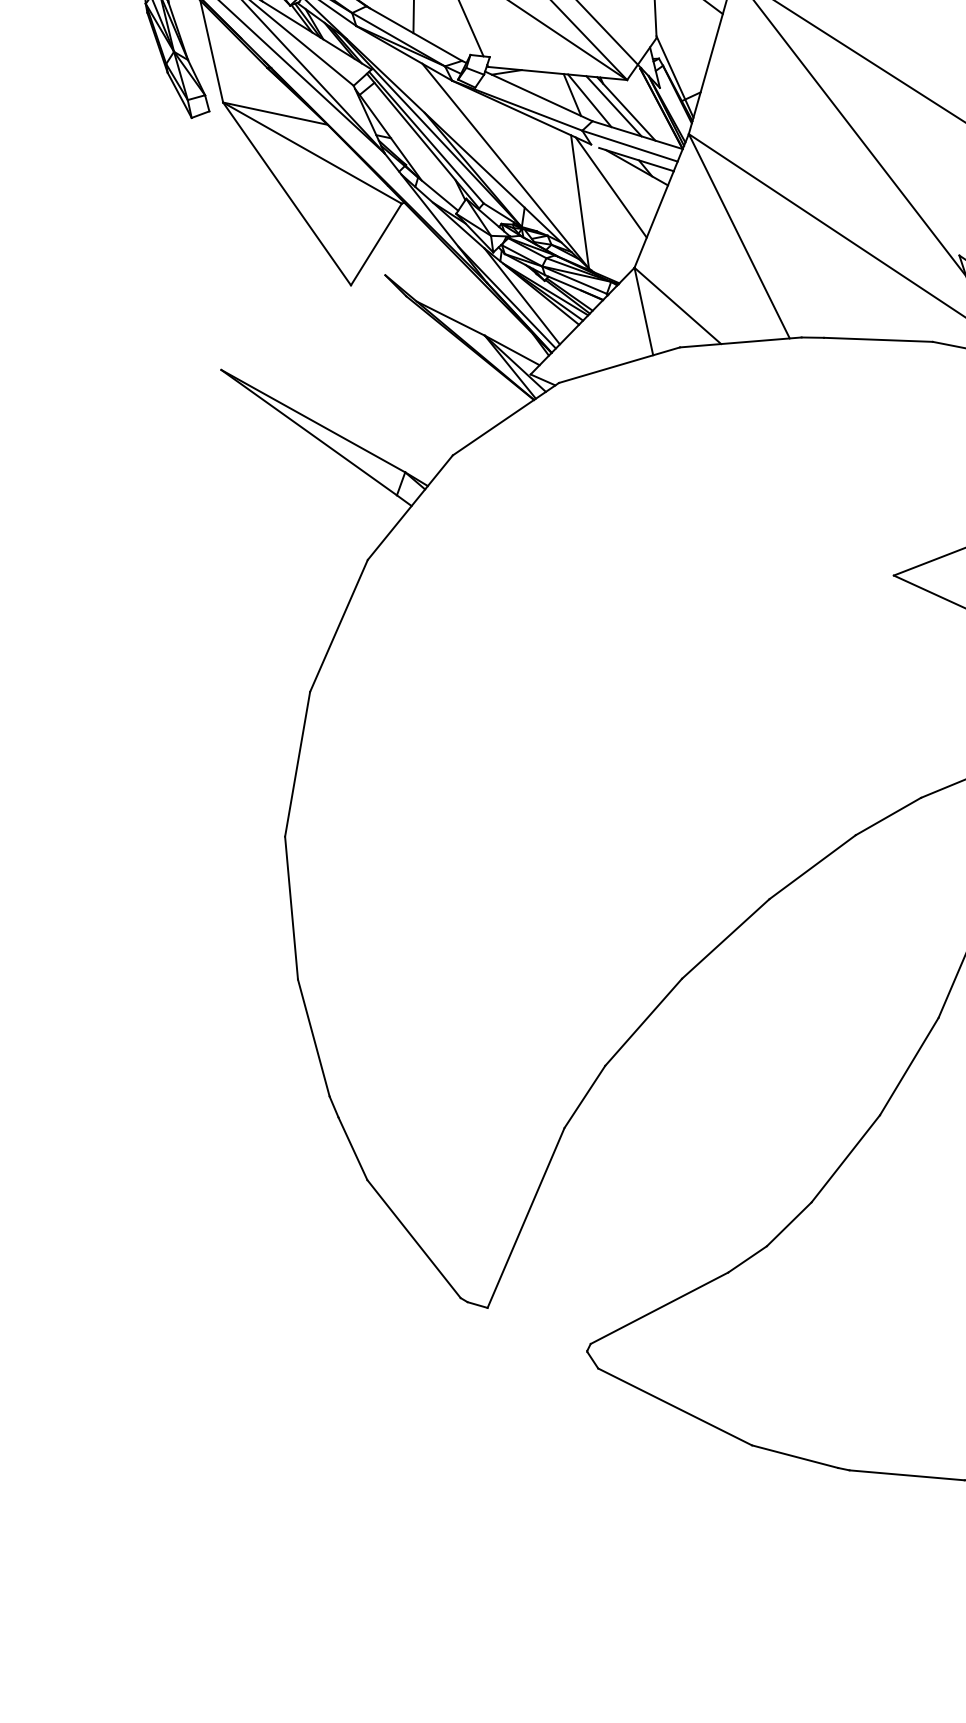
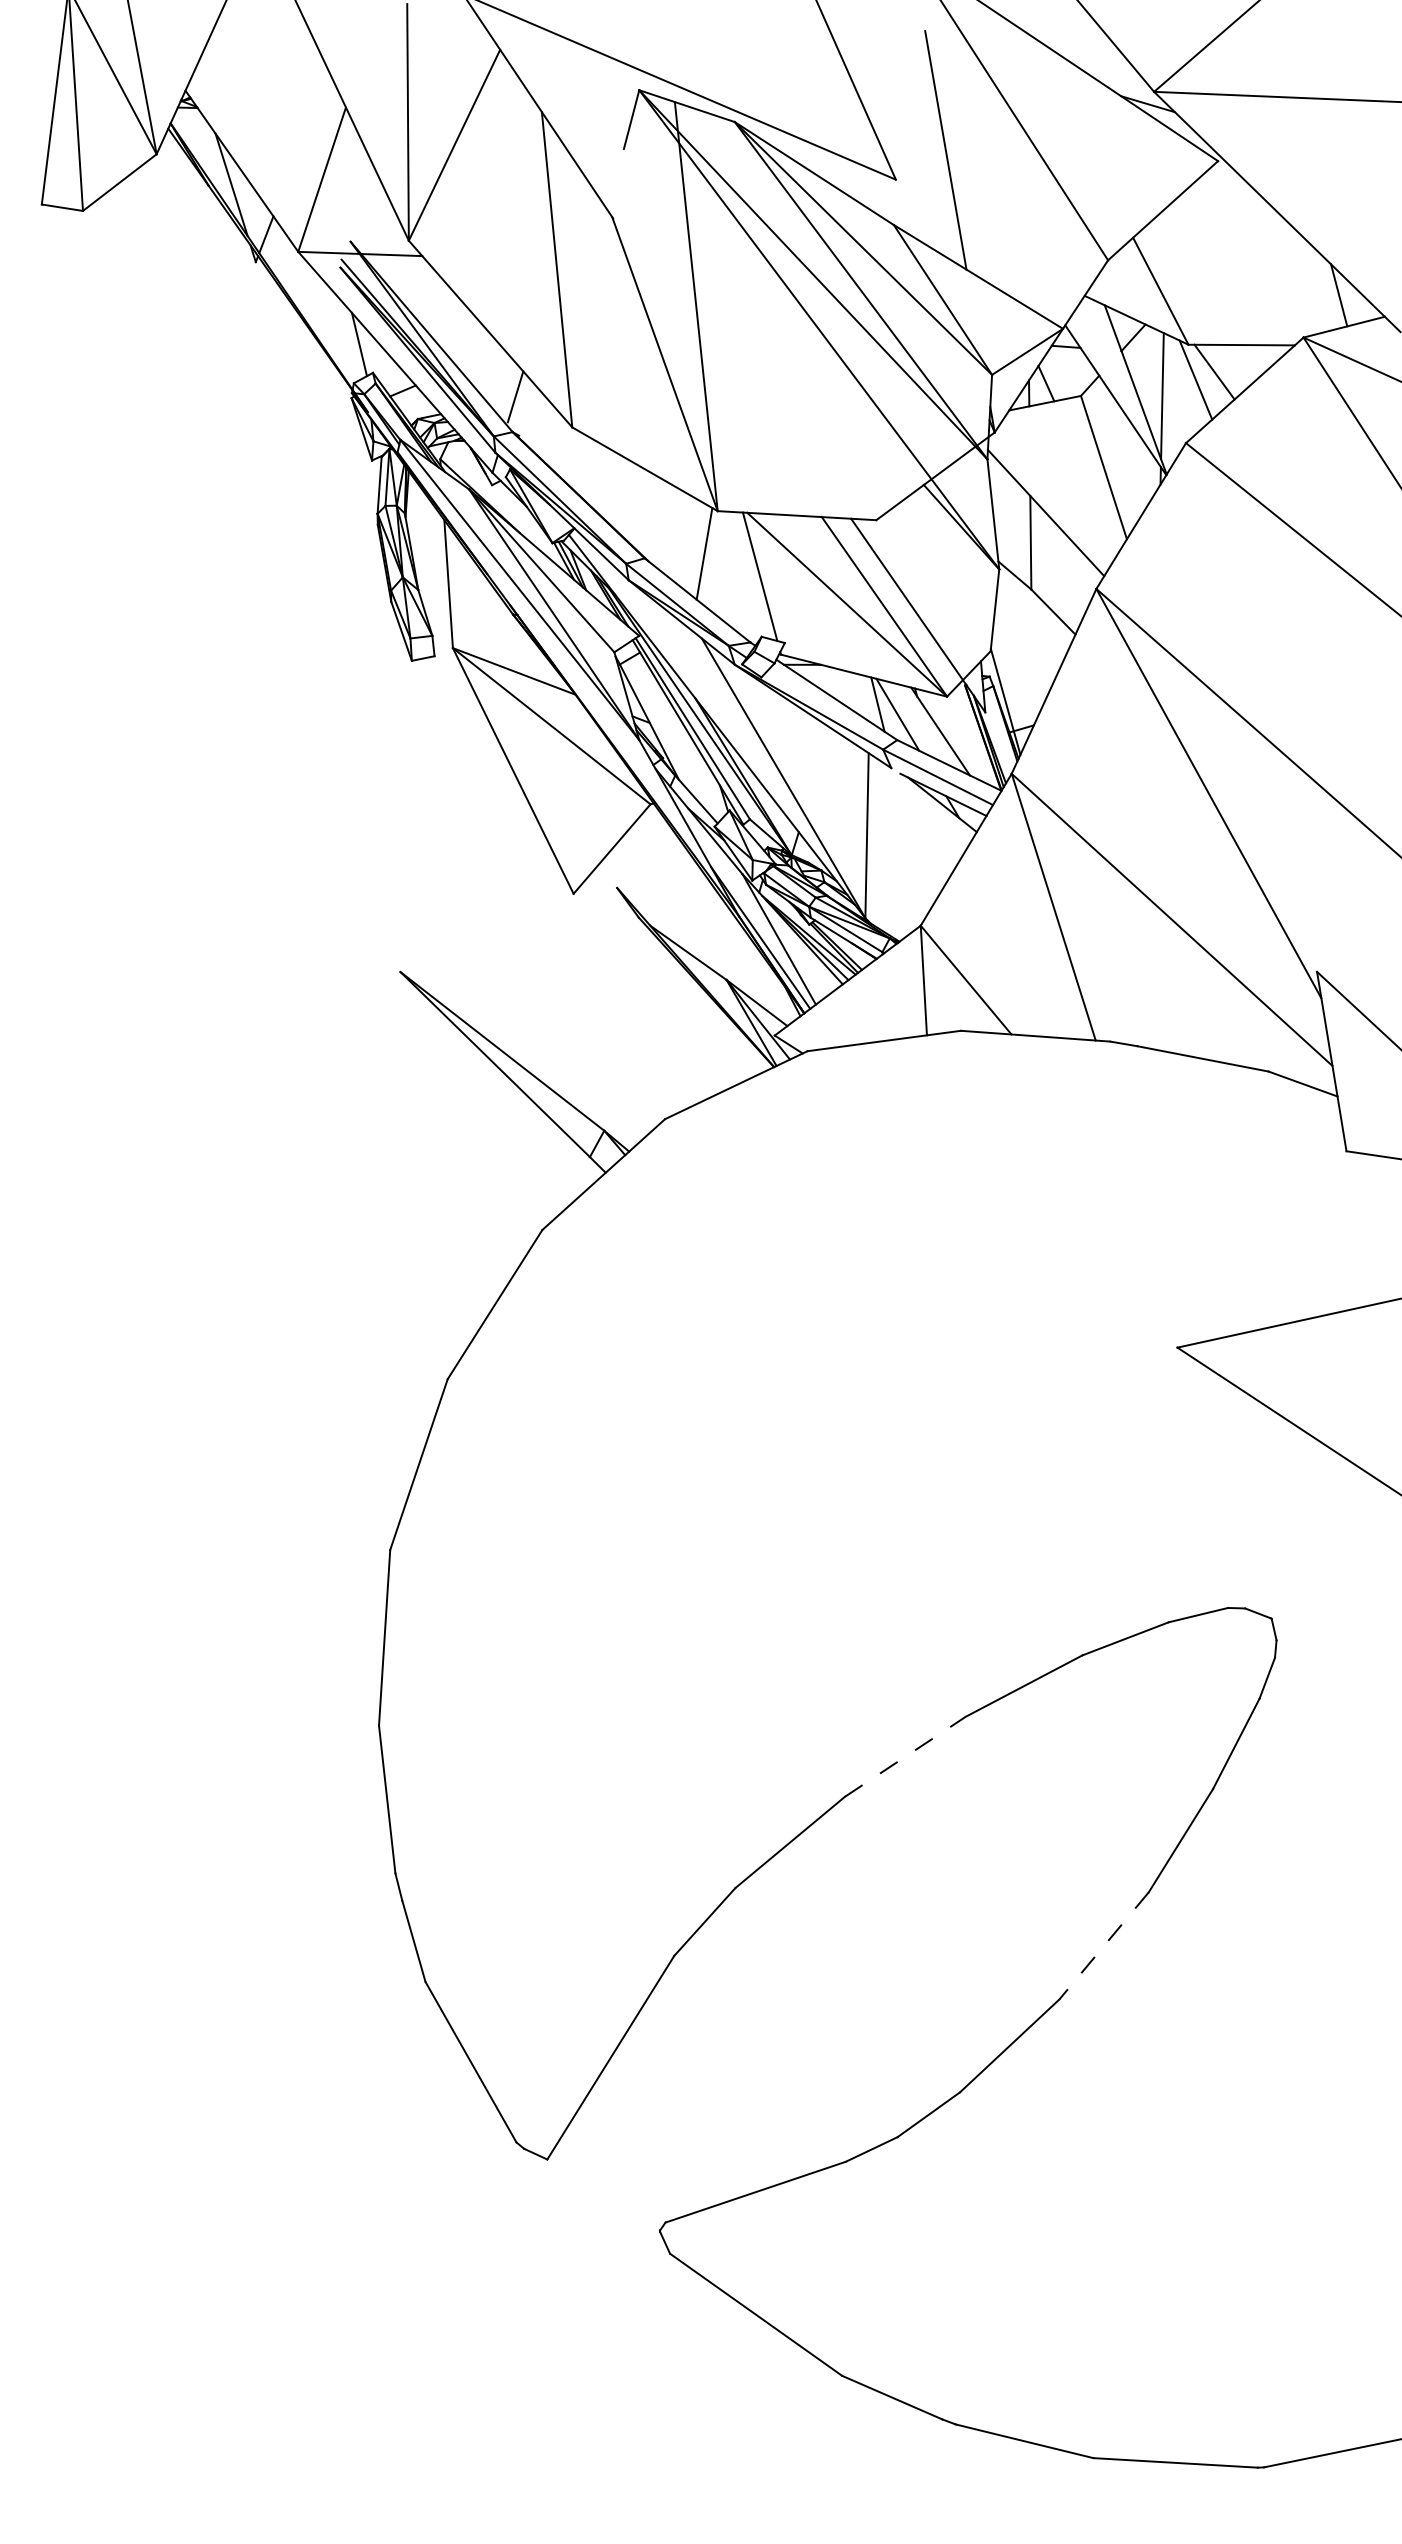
line: (614, 105) -> (926, 725), removed
line: (611, 187) -> (907, 823), removed
line: (725, 938) -> (905, 1756), solid -> dashed
line: (909, 1066) -> (1104, 1945), solid -> dashed

